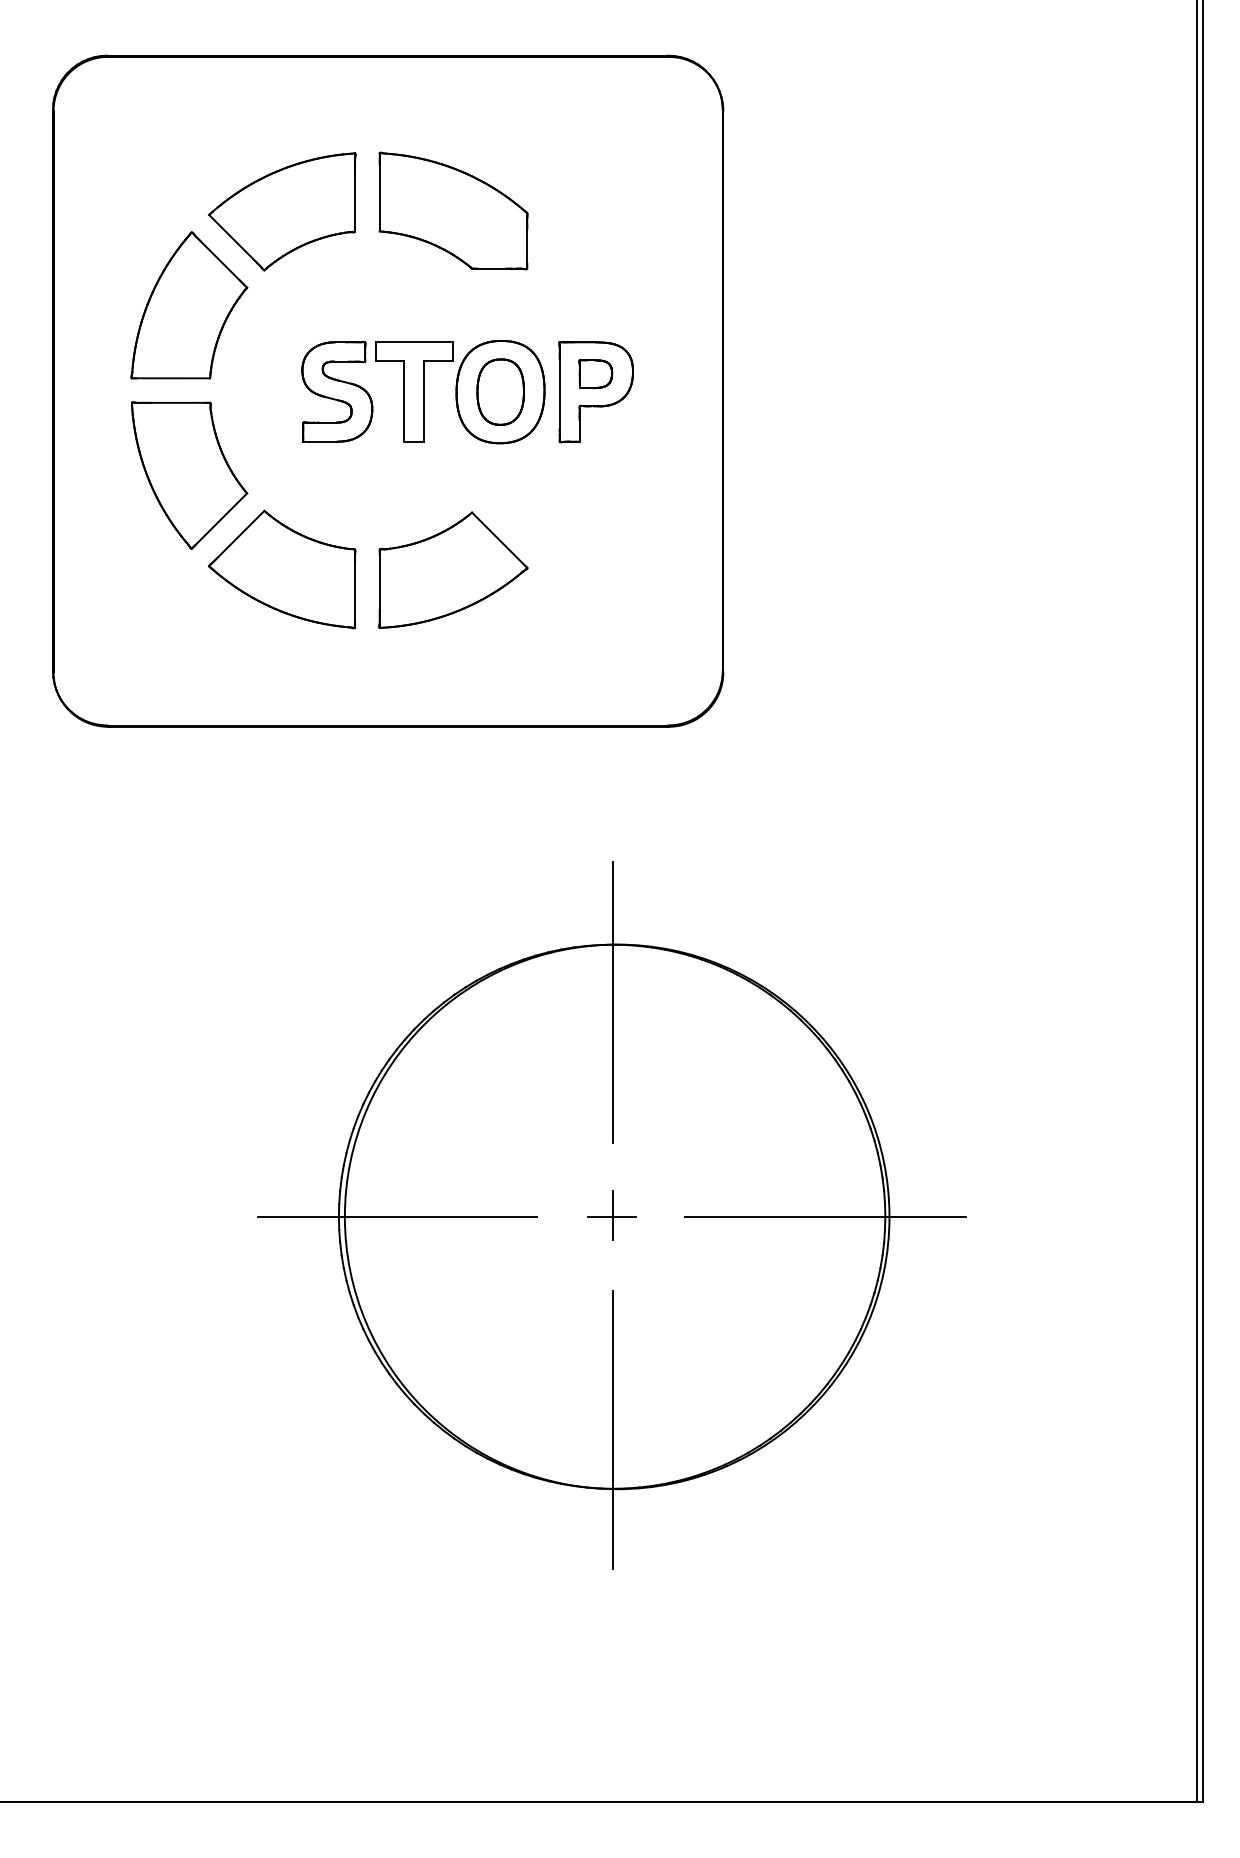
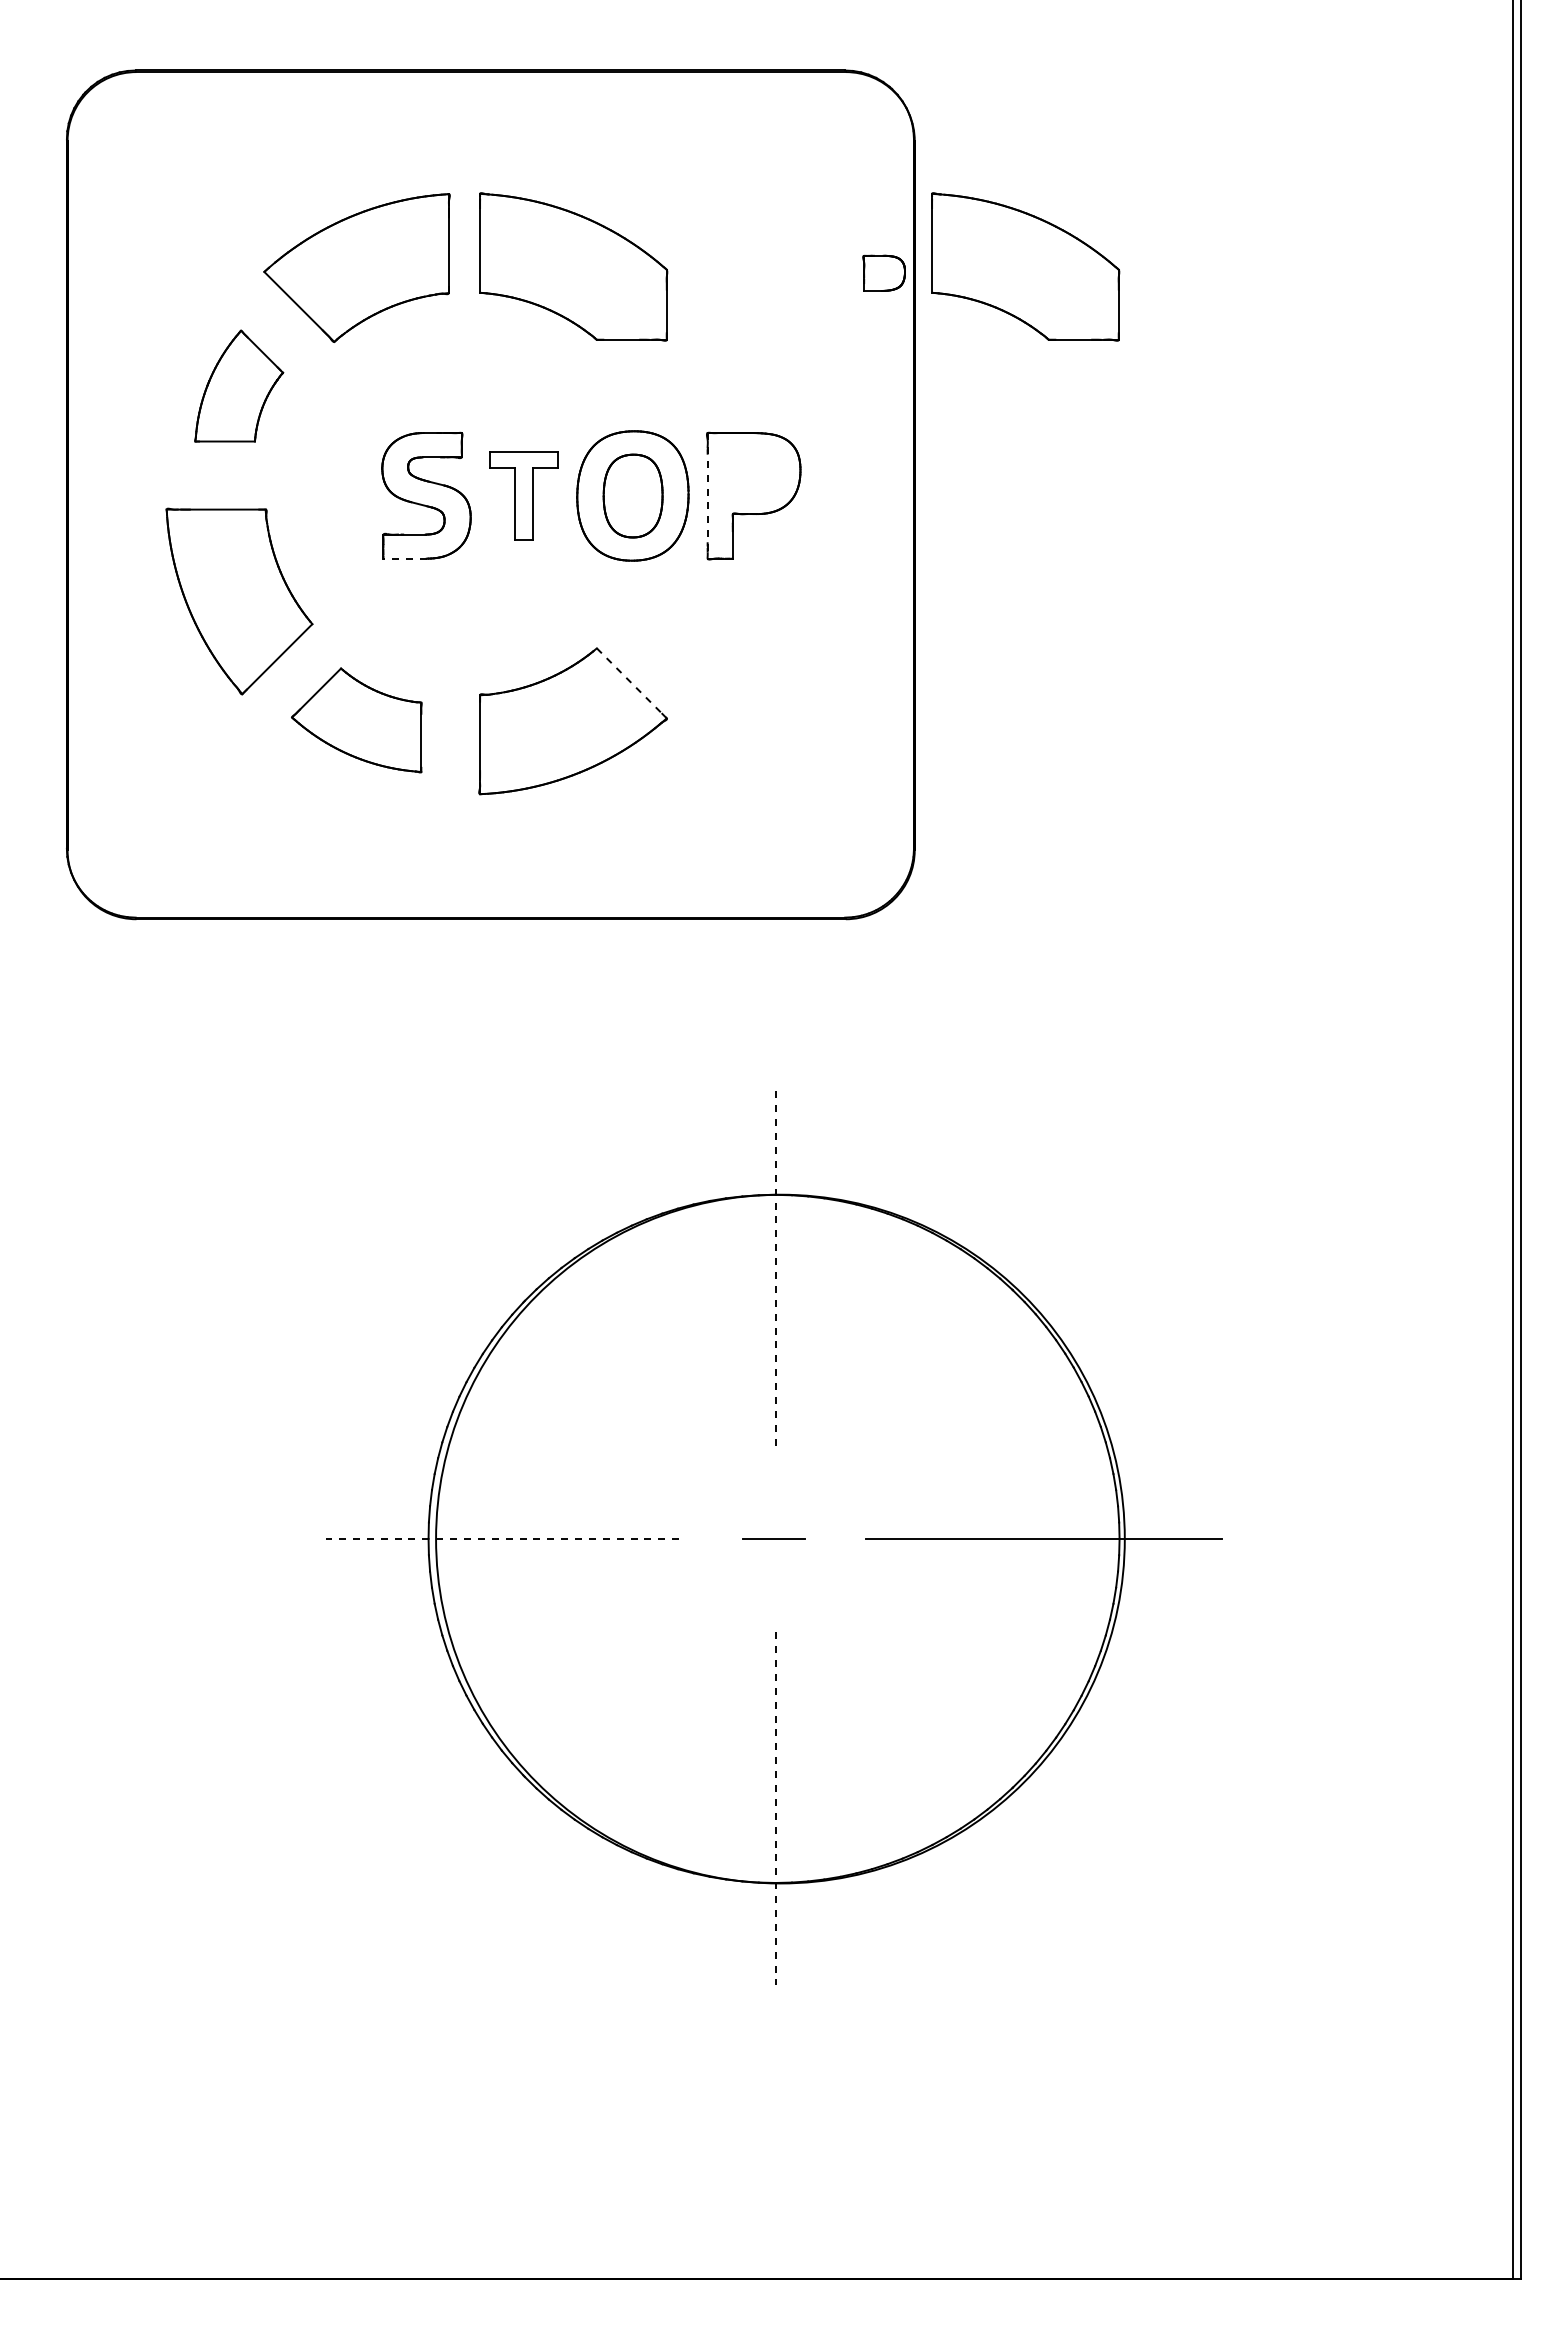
part: (810, 210) -> (1025, 266), added
part: (188, 304) -> (238, 385), size x0.6
part: (595, 373) -> (883, 272), moved
part: (414, 391) -> (523, 495), size x0.7
line: (559, 391) -> (707, 495), solid -> dashed
line: (320, 441) -> (405, 558), solid -> dashed
line: (500, 540) -> (632, 683), solid -> dashed
part: (281, 569) -> (356, 720), size x0.7
line: (613, 1002) -> (775, 1267), solid -> dashed
line: (613, 1215) -> (775, 1537), removed
line: (397, 1216) -> (502, 1538), solid -> dashed
line: (613, 1430) -> (775, 1809), solid -> dashed

